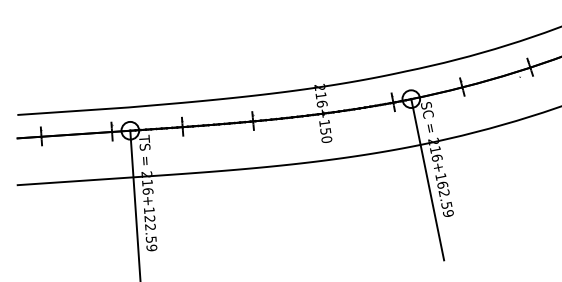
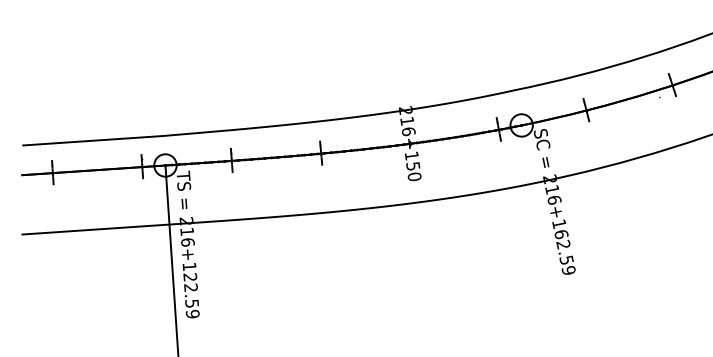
line: (427, 179) -> (542, 227), removed

